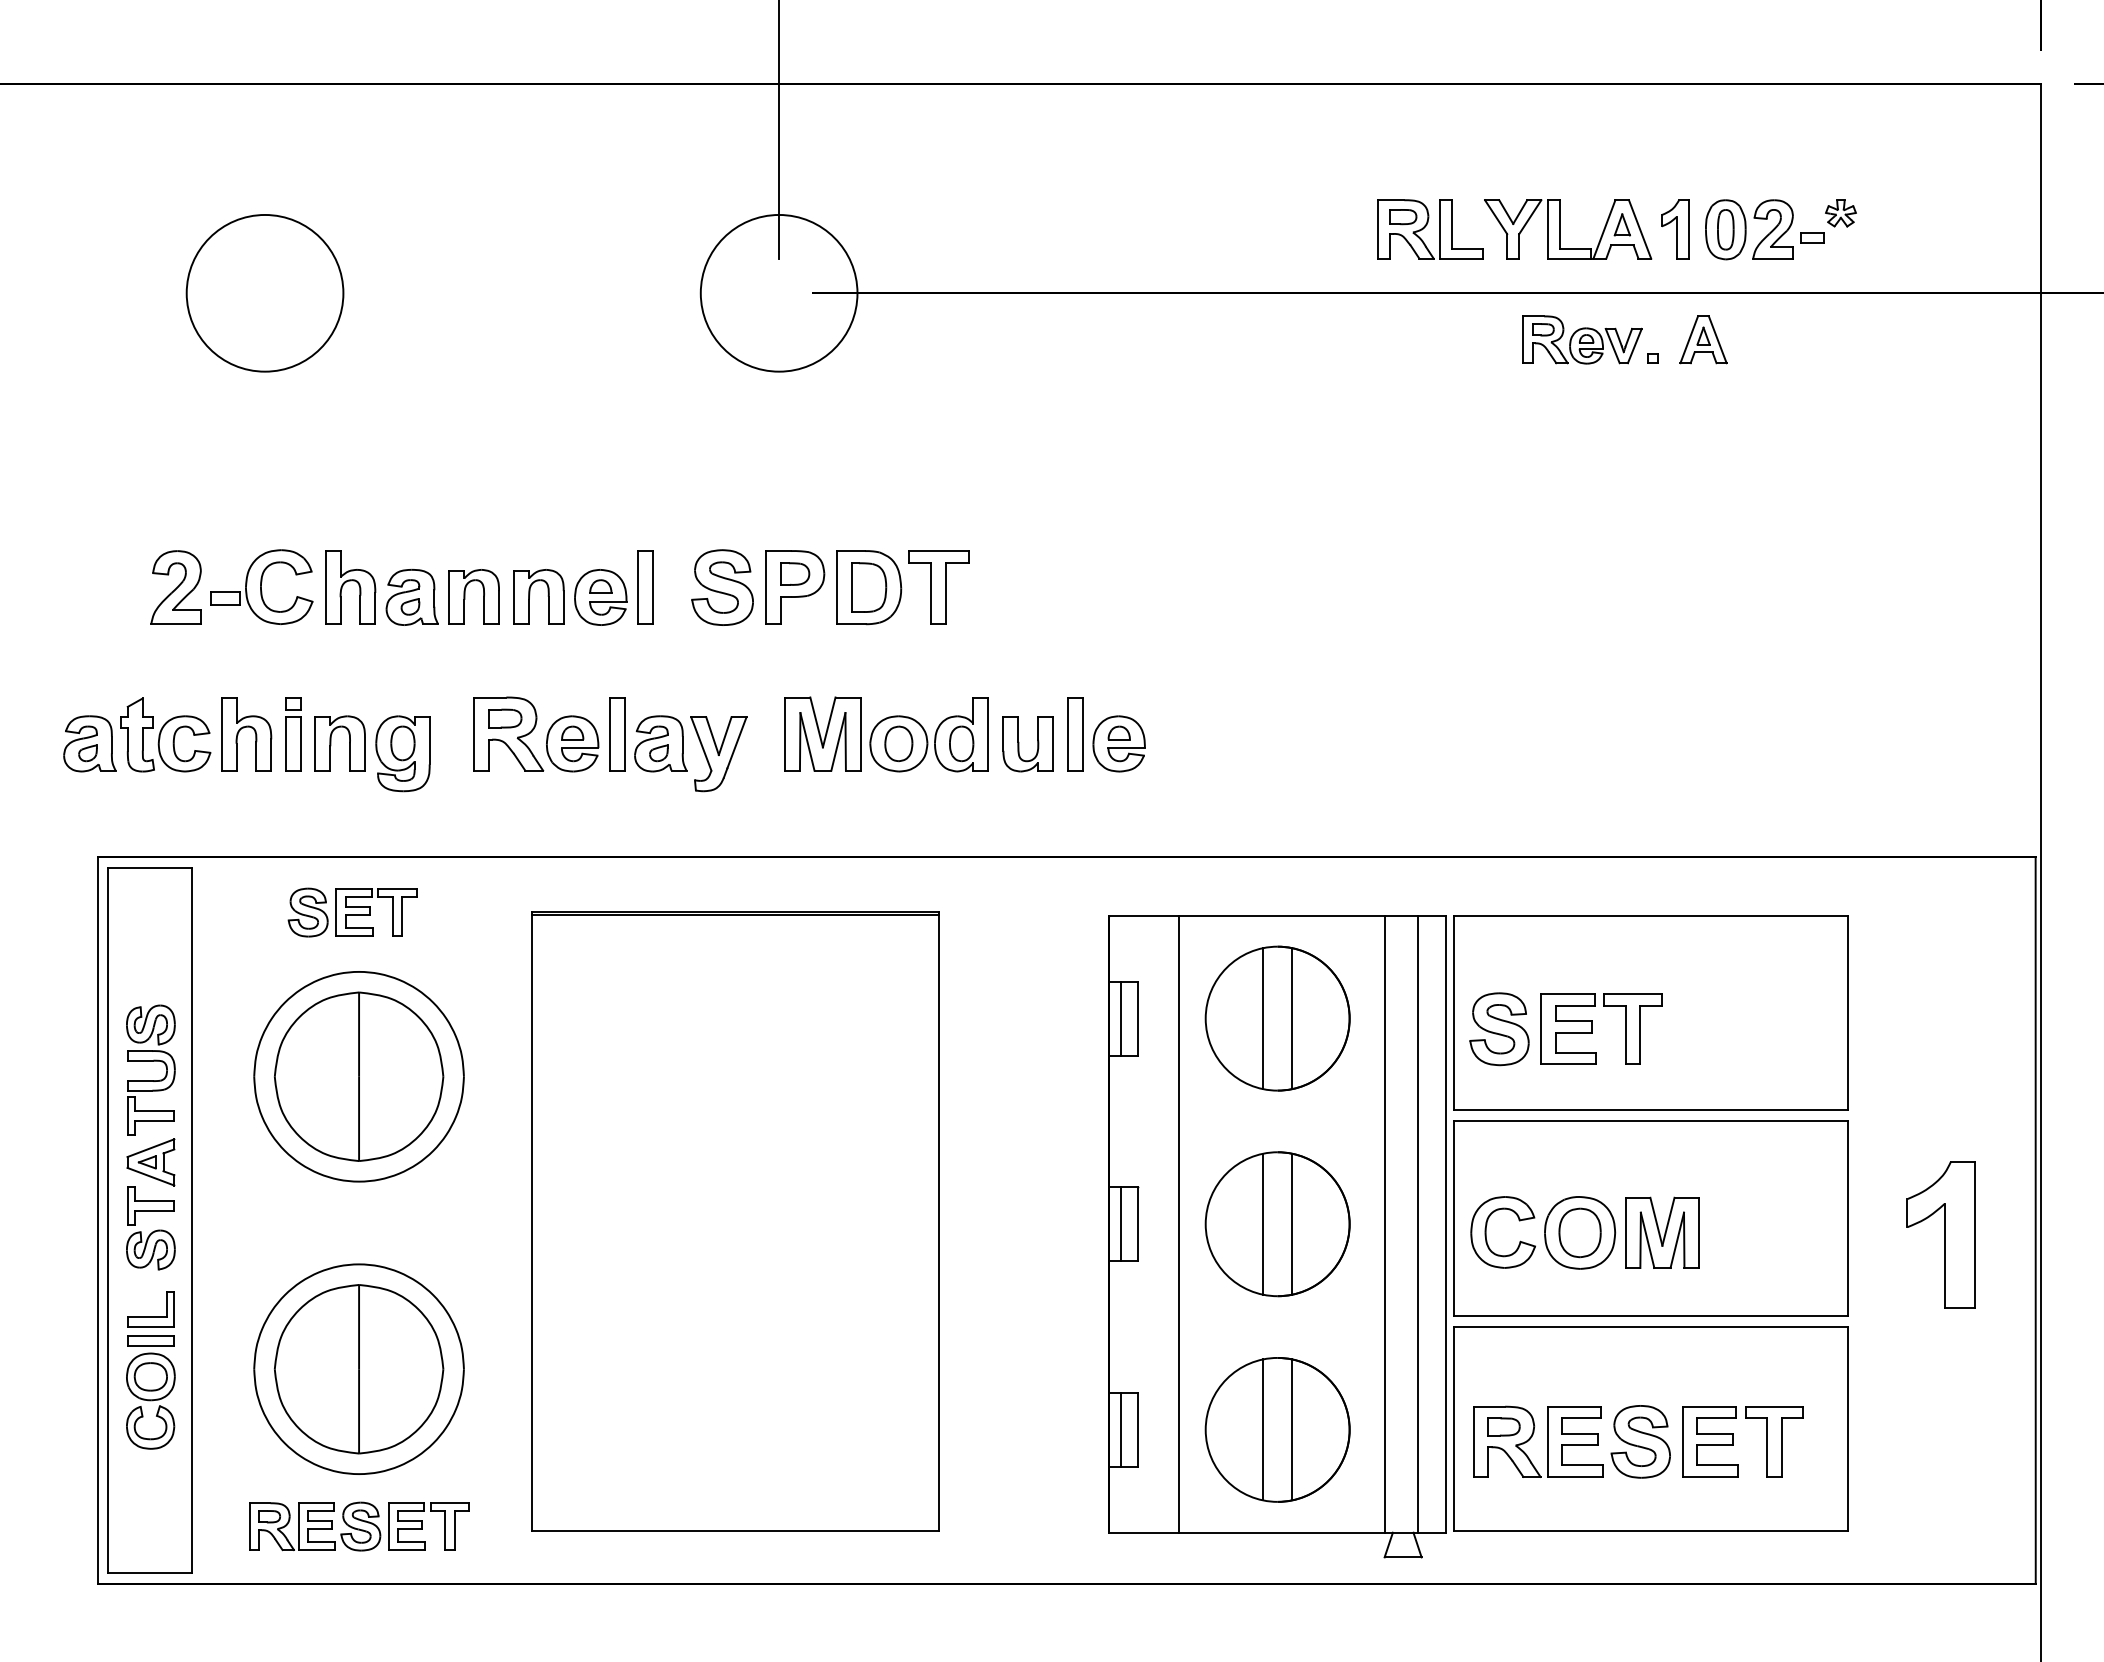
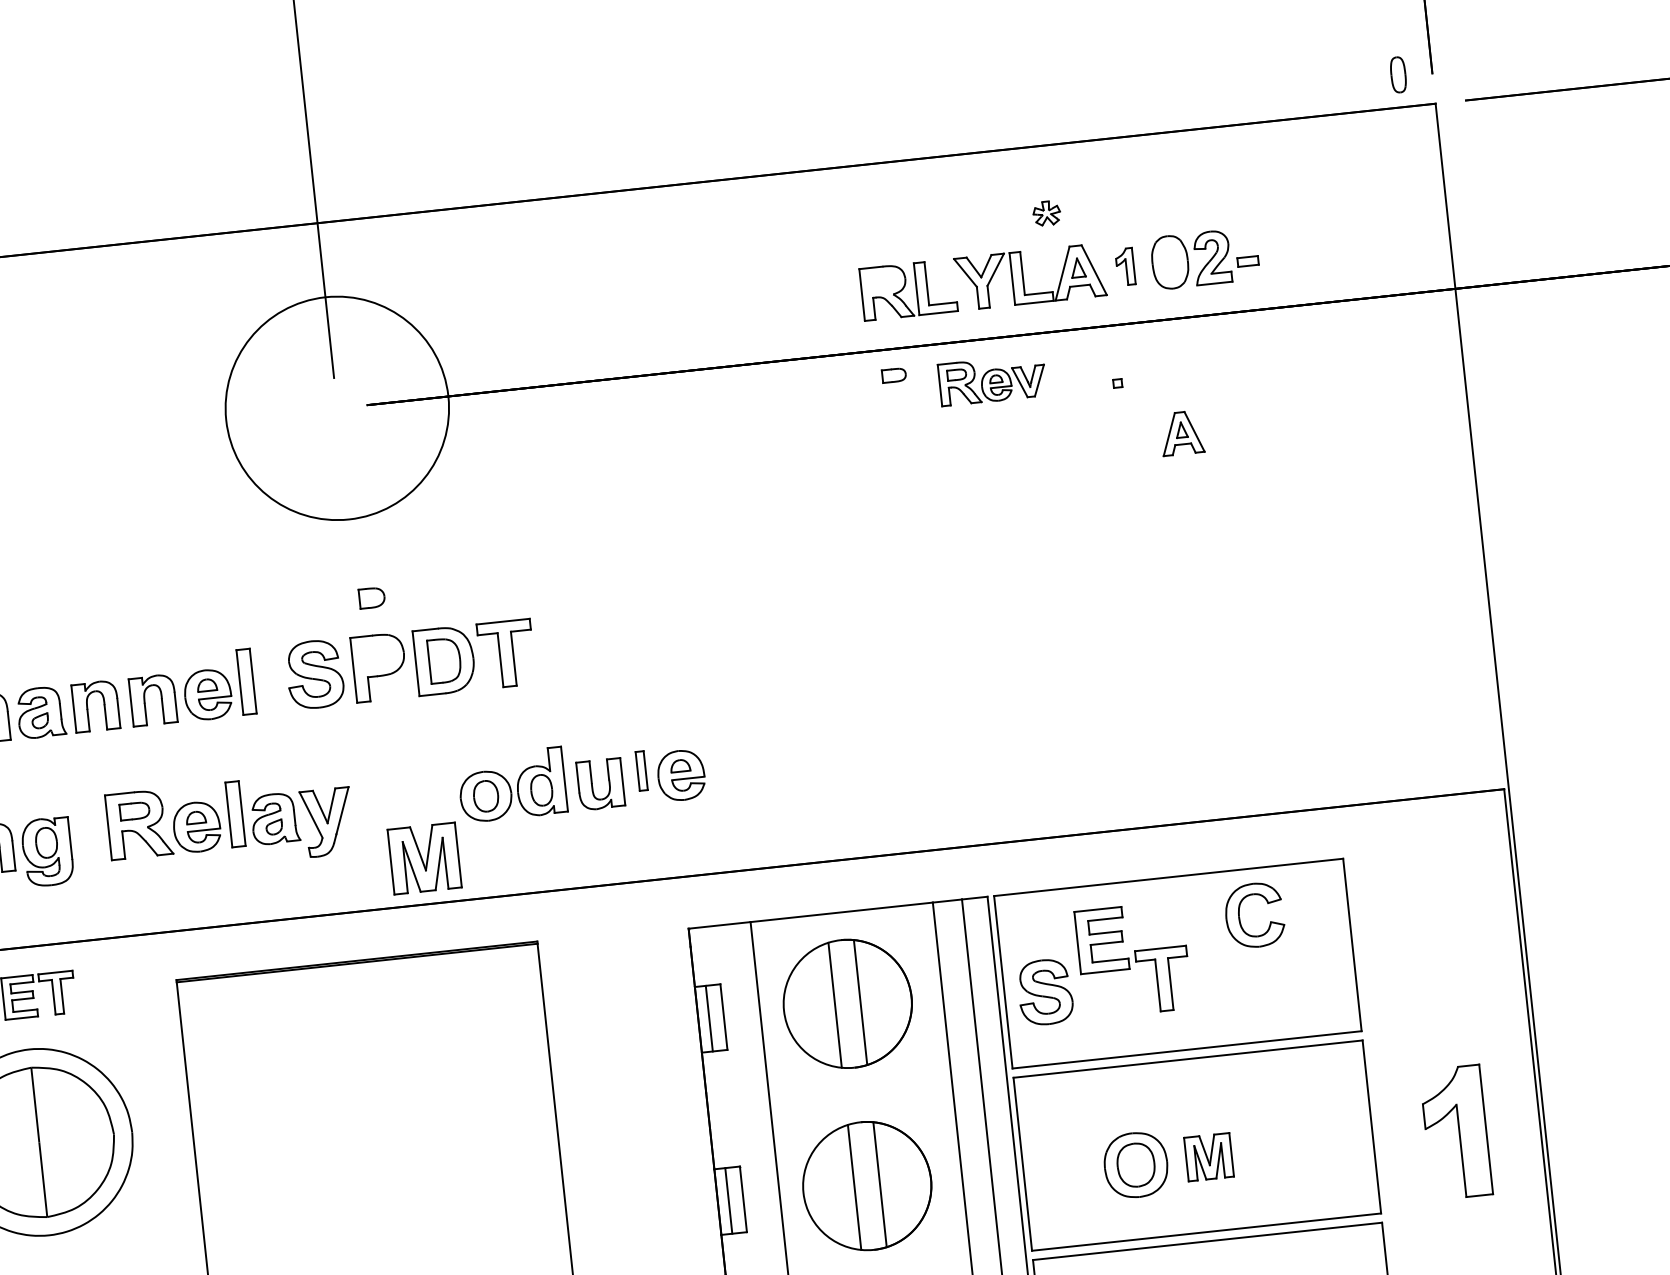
part: (1840, 213) -> (1046, 213), moved
part: (1403, 217) -> (894, 375), moved
part: (1675, 229) -> (1125, 266), size x0.7
part: (1725, 229) -> (1398, 74), moved
circle: (778, 292) -> (336, 407), size x1.6
part: (1582, 339) -> (992, 379), moved
part: (1703, 339) -> (1181, 432), moved
part: (795, 573) -> (372, 597), moved
part: (822, 733) -> (424, 858), moved
part: (1075, 734) -> (641, 771), size x0.6
part: (1568, 1028) -> (1101, 939), moved
part: (1486, 1232) -> (1239, 917), moved
part: (1662, 1232) -> (1209, 1156), size x0.7

